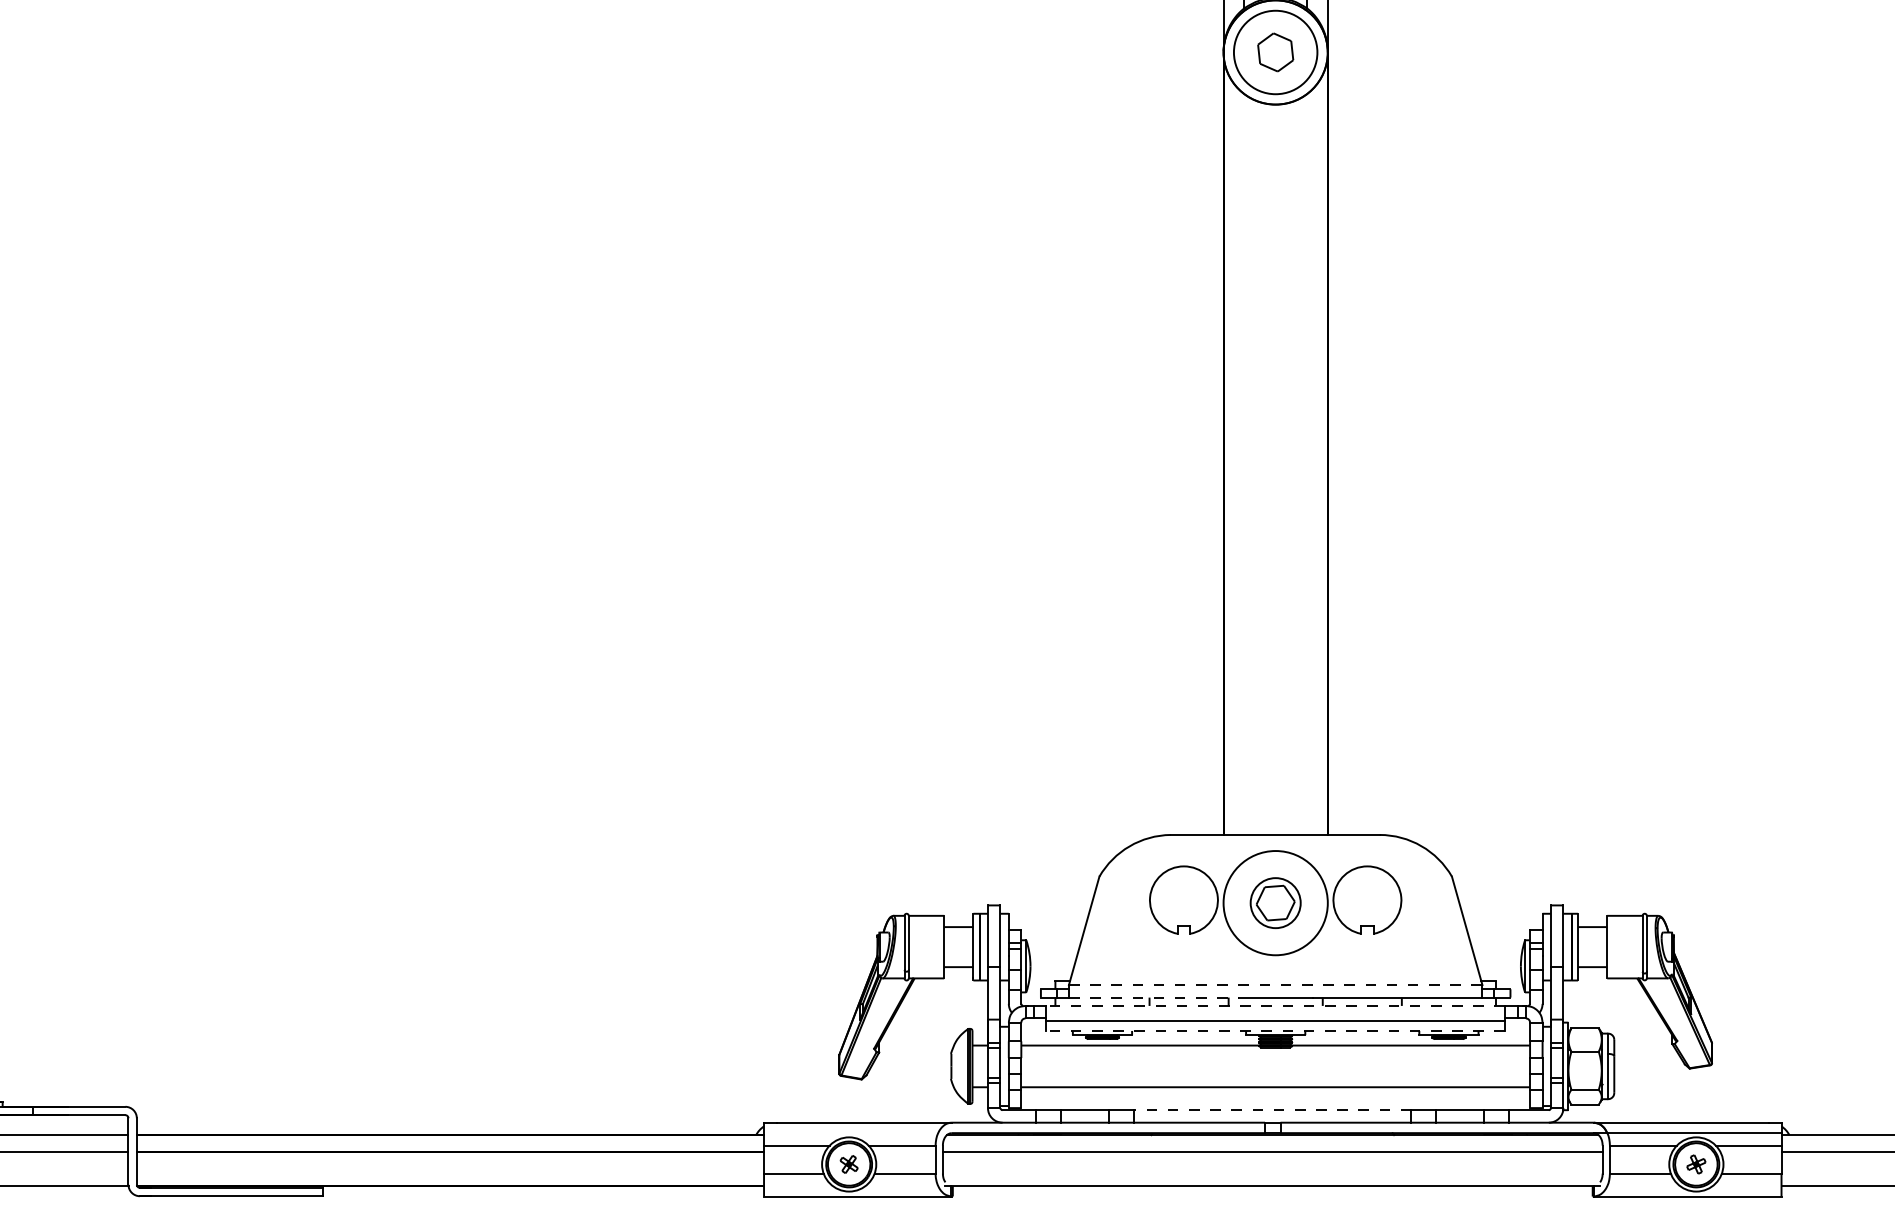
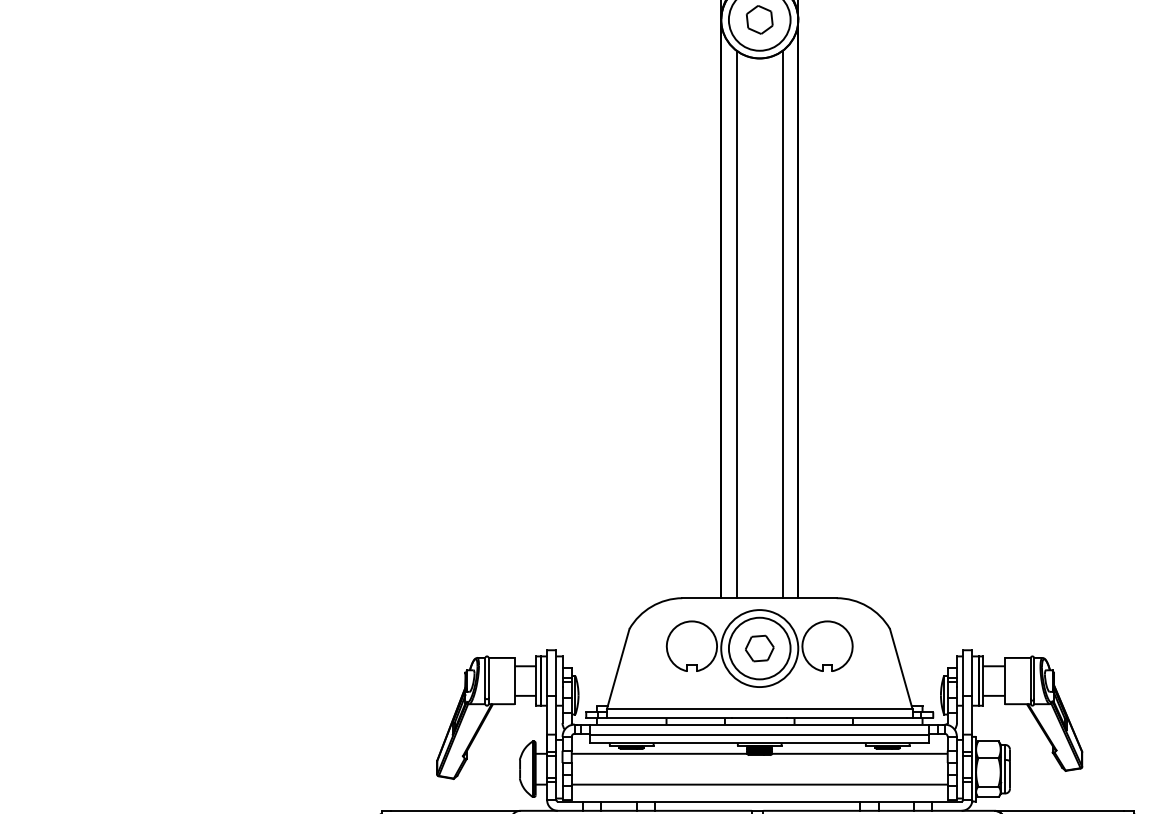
line: (1244, 464) -> (736, 324), added
line: (1306, 464) -> (782, 324), added
circle: (1275, 902) -> (759, 648), size x1.67
line: (1275, 985) -> (759, 709), dashed -> solid
line: (1153, 997) -> (669, 718), dashed -> solid
line: (1275, 1005) -> (759, 724), dashed -> solid
line: (1275, 1030) -> (759, 742), dashed -> solid
line: (1272, 1110) -> (757, 801), dashed -> solid

